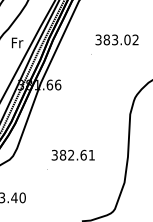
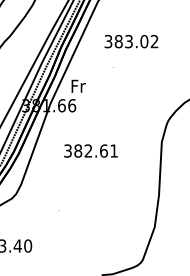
text: (117, 39) -> (131, 41), moved
text: (17, 42) -> (78, 85), moved
text: (72, 154) -> (90, 150), moved

